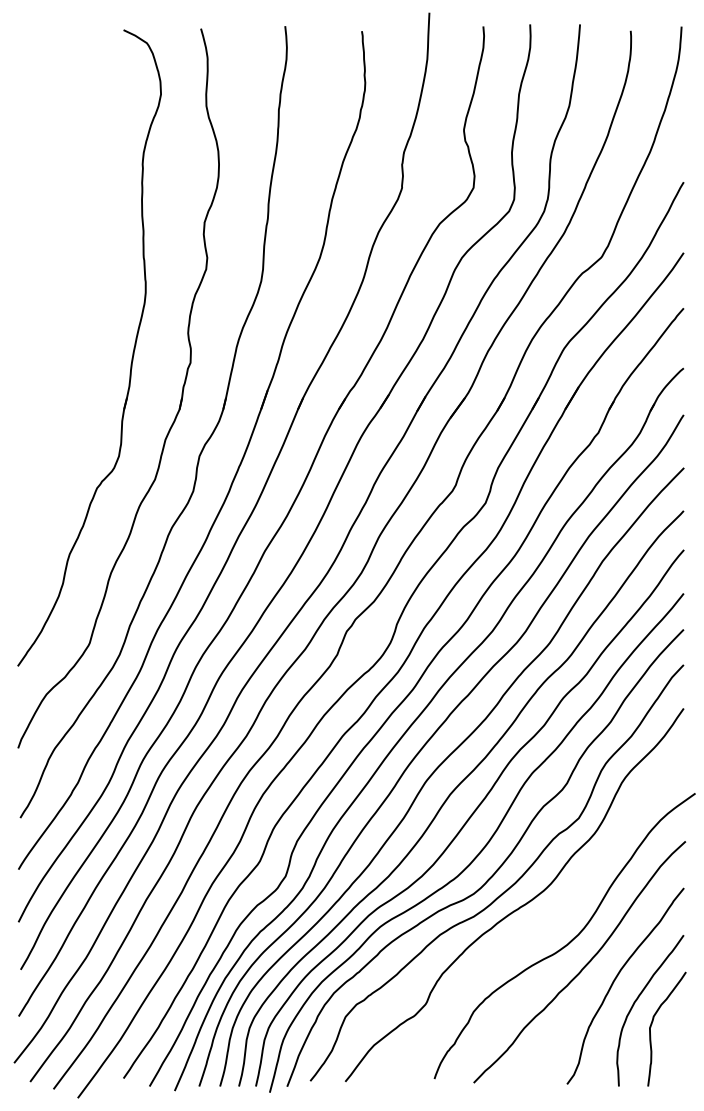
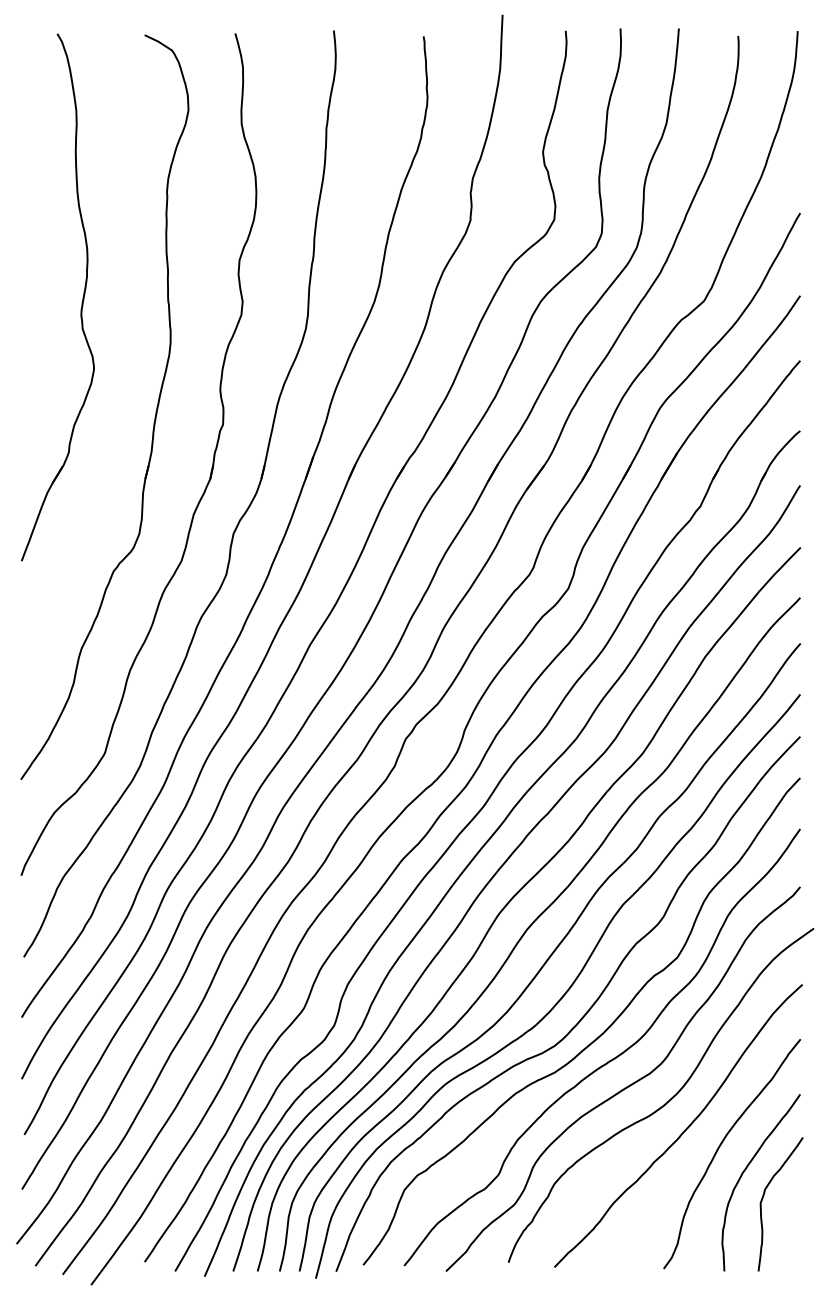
part: (69, 258) -> (81, 302), added
curve: (535, 928) -> (626, 1086), added

